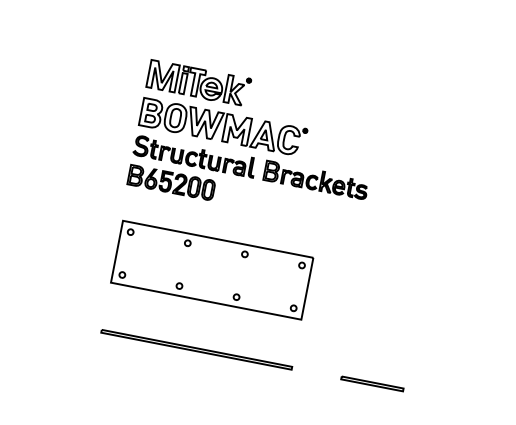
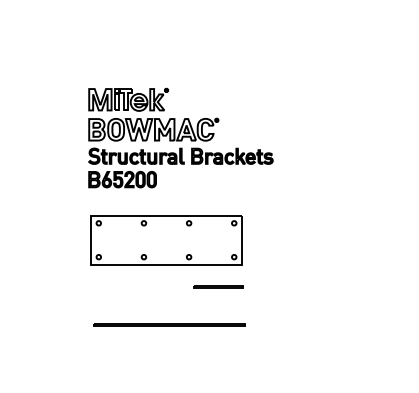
line: (196, 348) -> (169, 324), moved
line: (372, 383) -> (218, 286), moved

